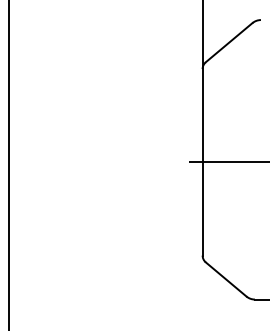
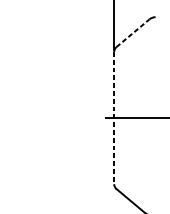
line: (229, 42) -> (133, 33), solid -> dashed
line: (202, 162) -> (114, 118), solid -> dashed

